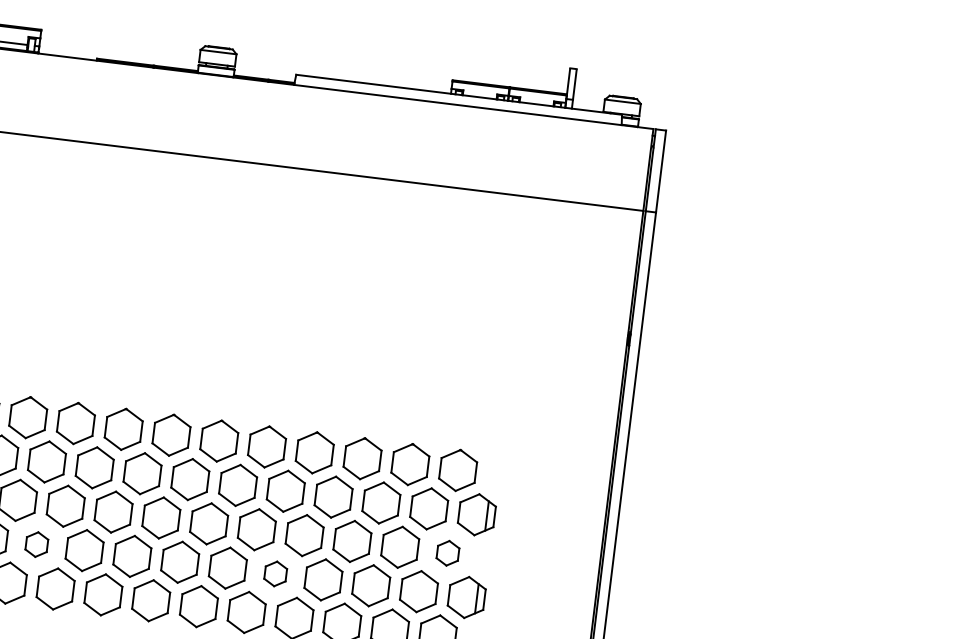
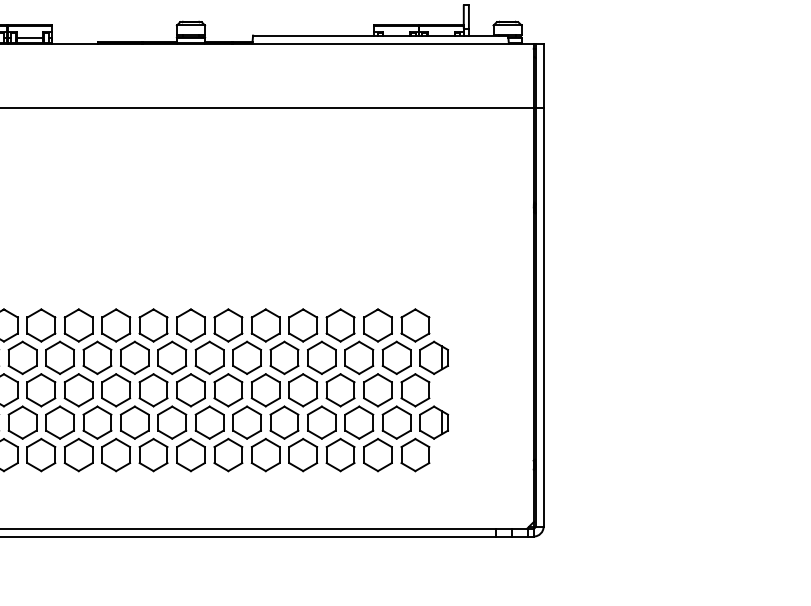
part: (36, 544) -> (97, 422), size x1.67
part: (448, 553) -> (415, 390), size x1.67
part: (275, 573) -> (284, 422), size x1.67

